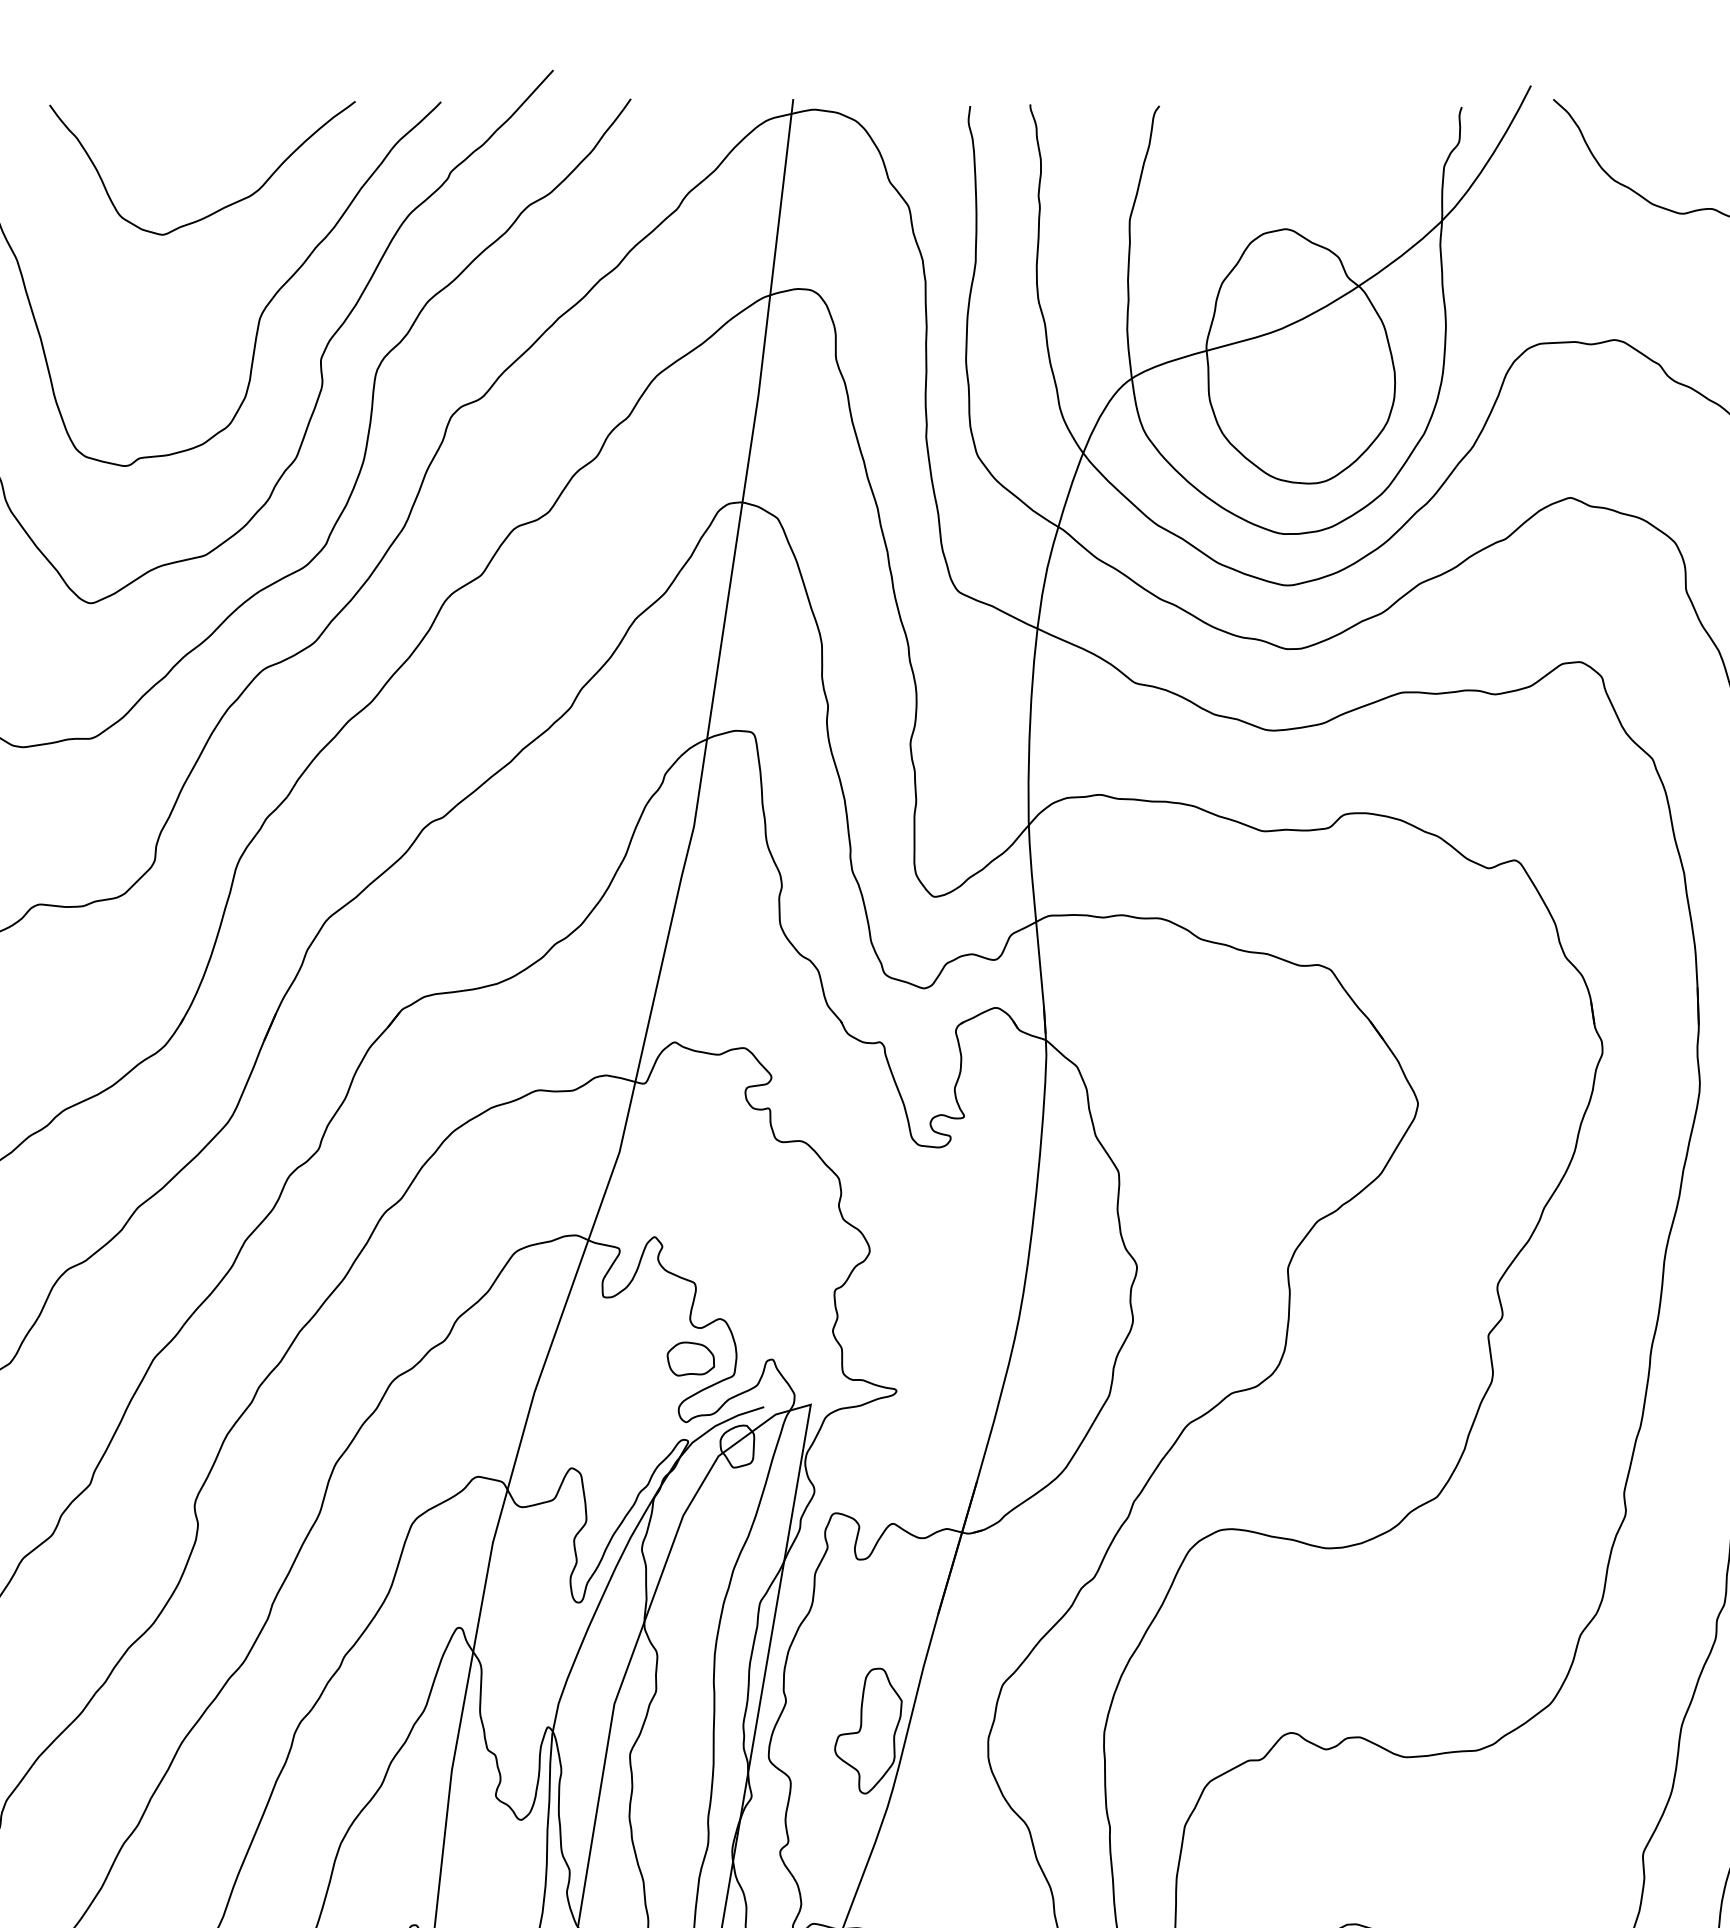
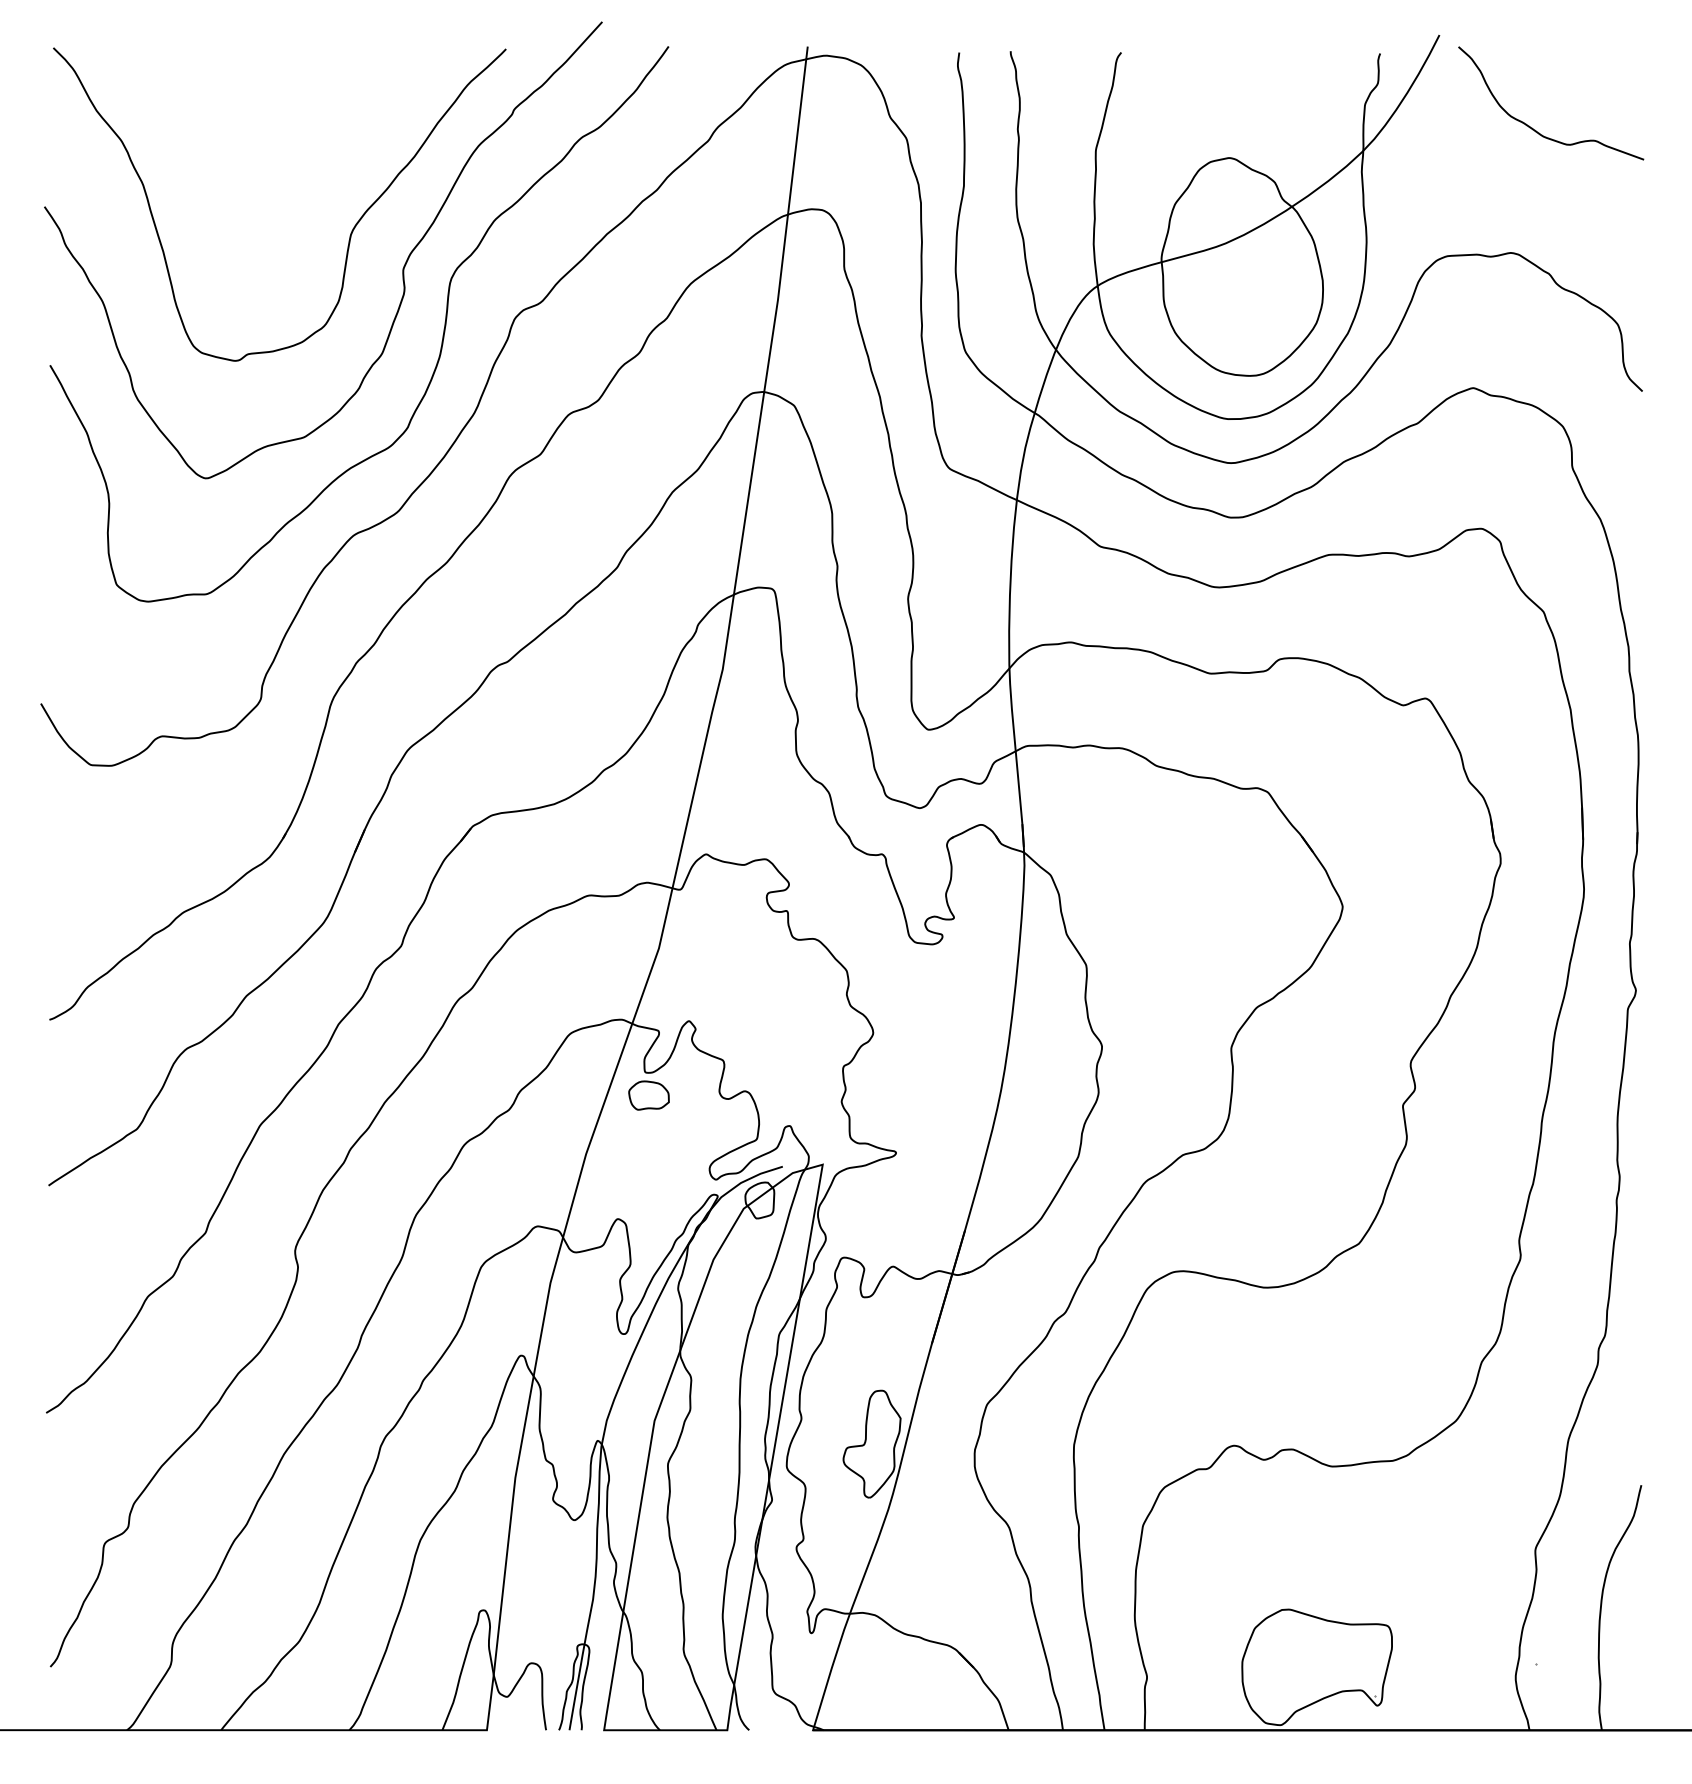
curve: (221, 207) -> (318, 139), removed
part: (690, 1358) -> (648, 1095), moved

